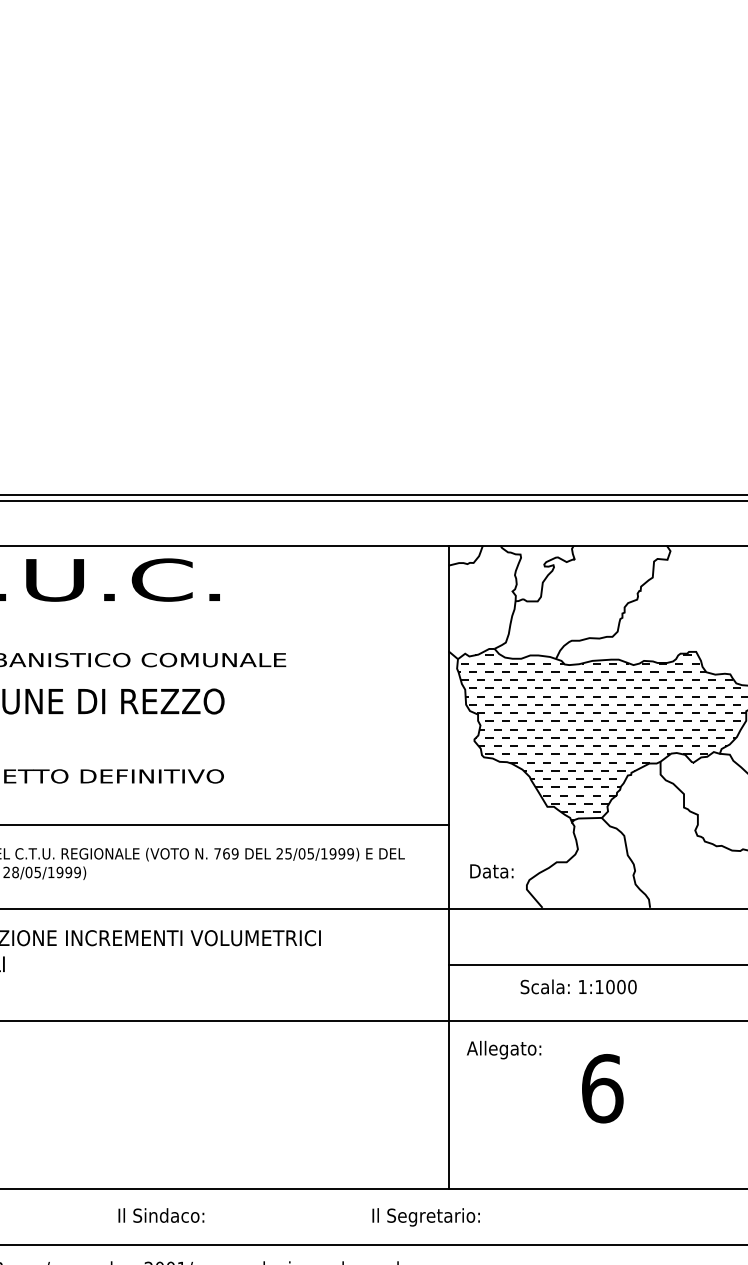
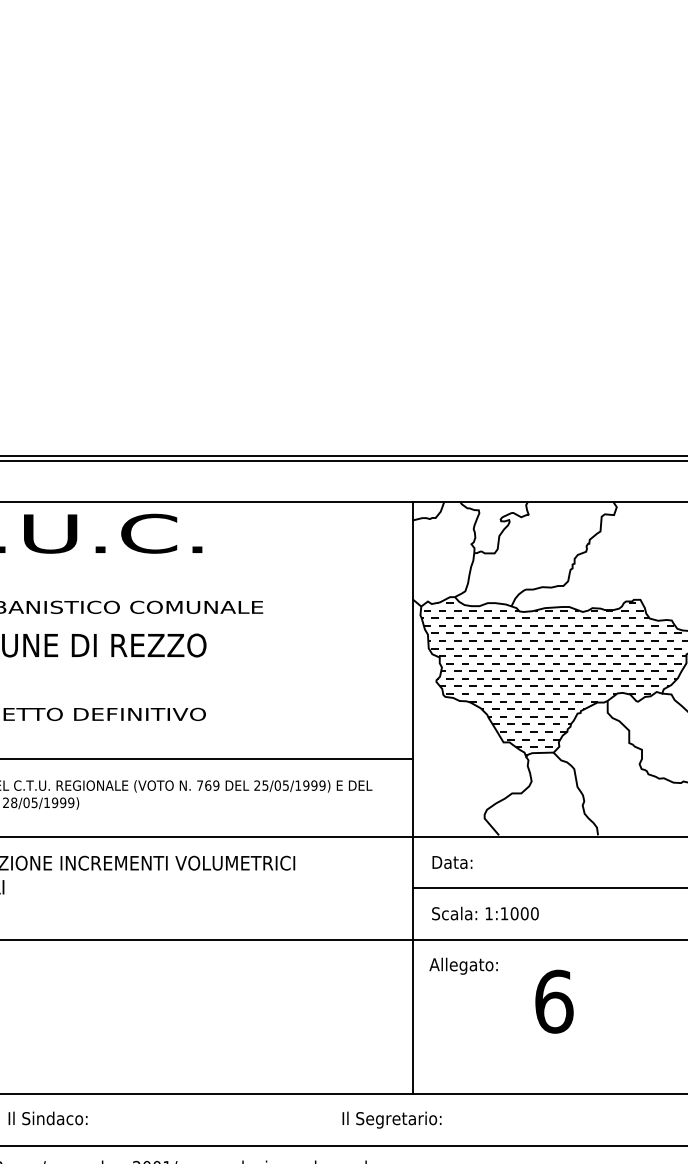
text: (491, 871) -> (452, 862), moved
text: (578, 986) -> (485, 913), moved
text: (161, 1215) -> (48, 1118), moved

